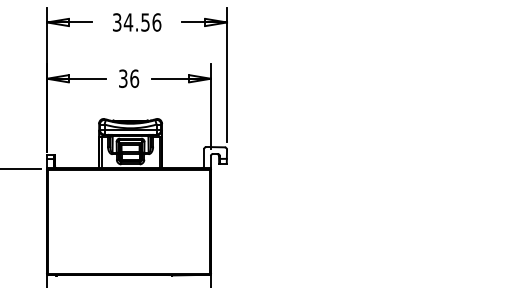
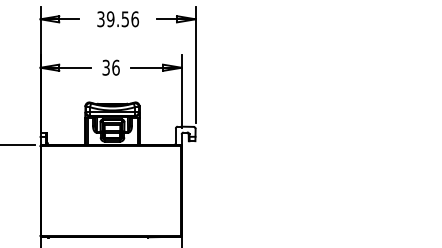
text: (128, 22) -> (110, 19), 34.56 -> 39.56

